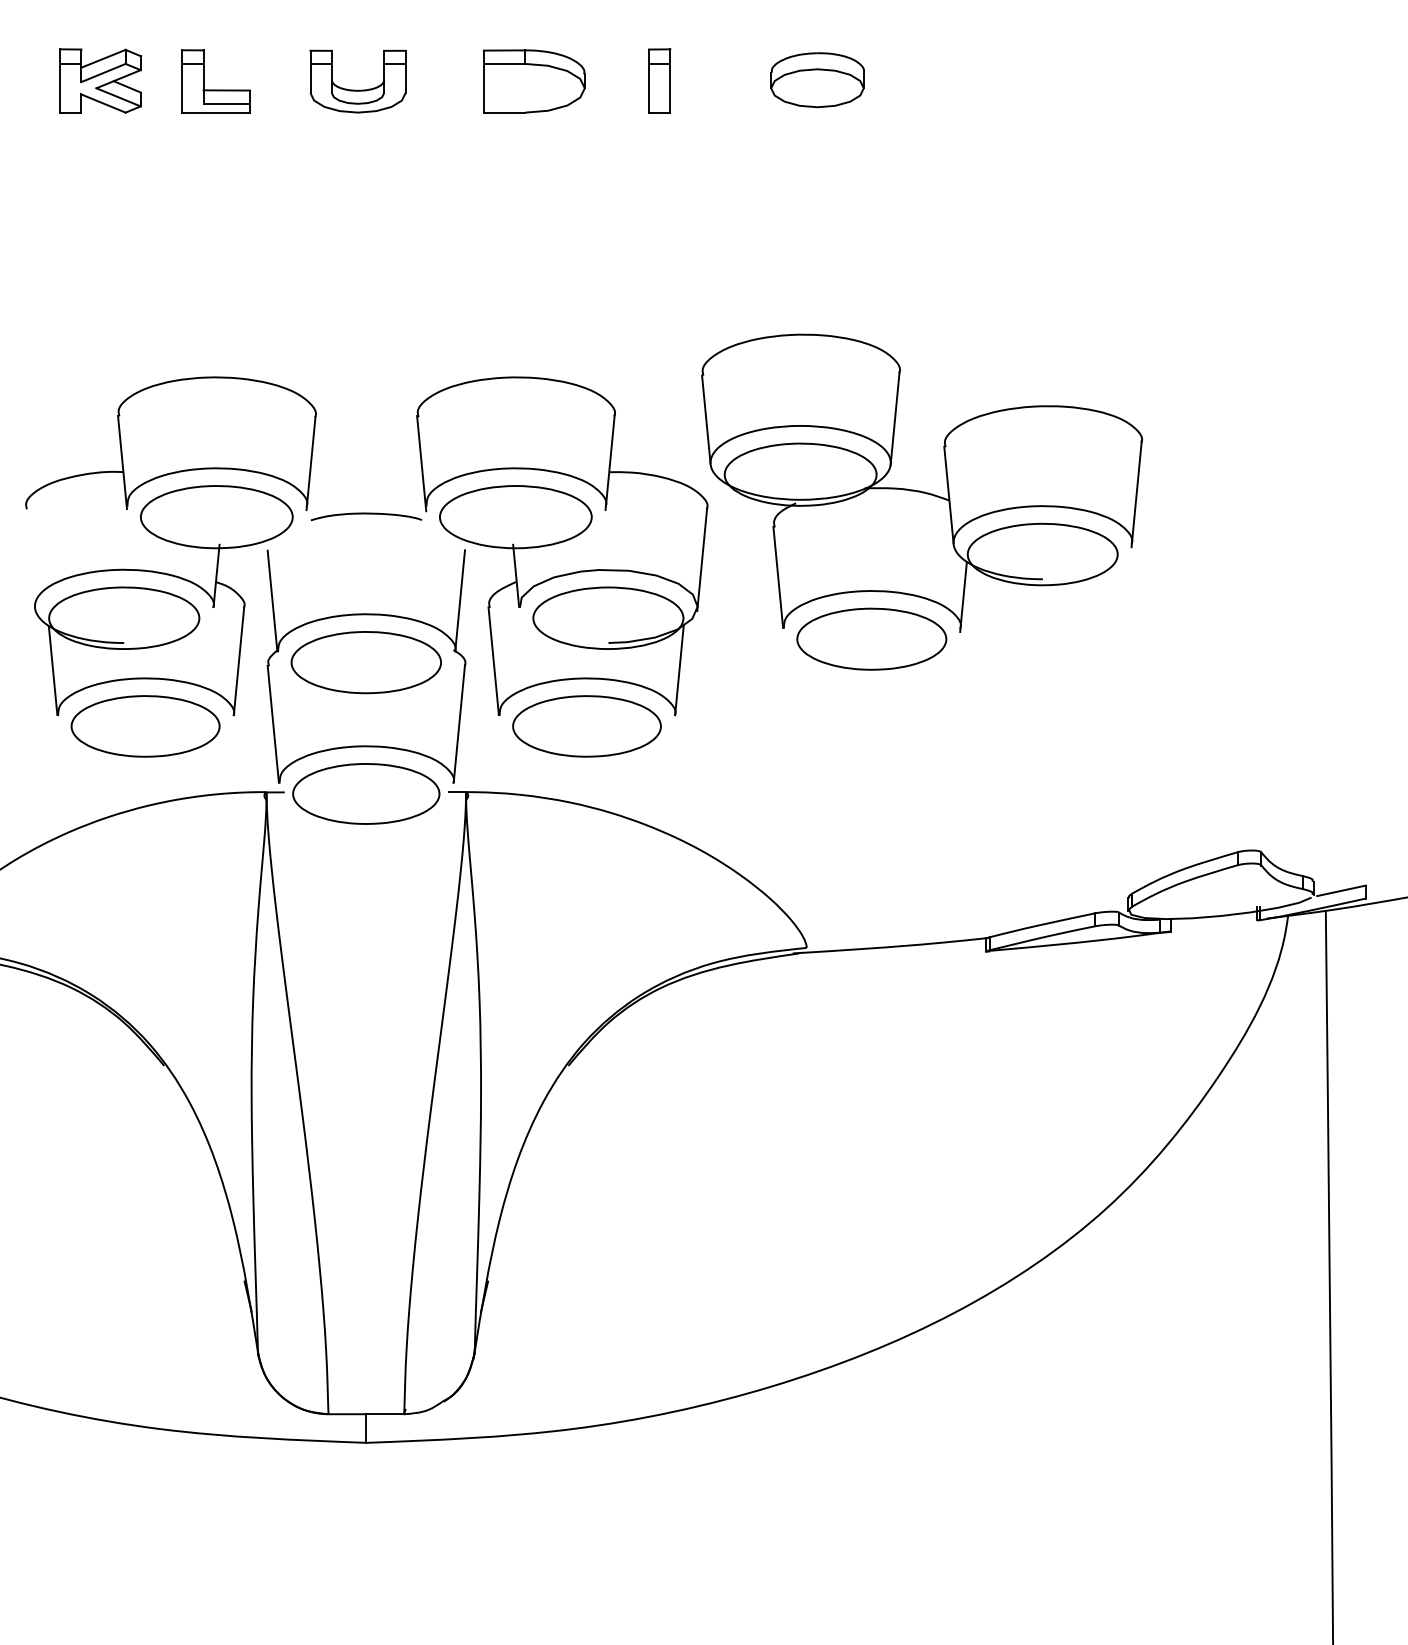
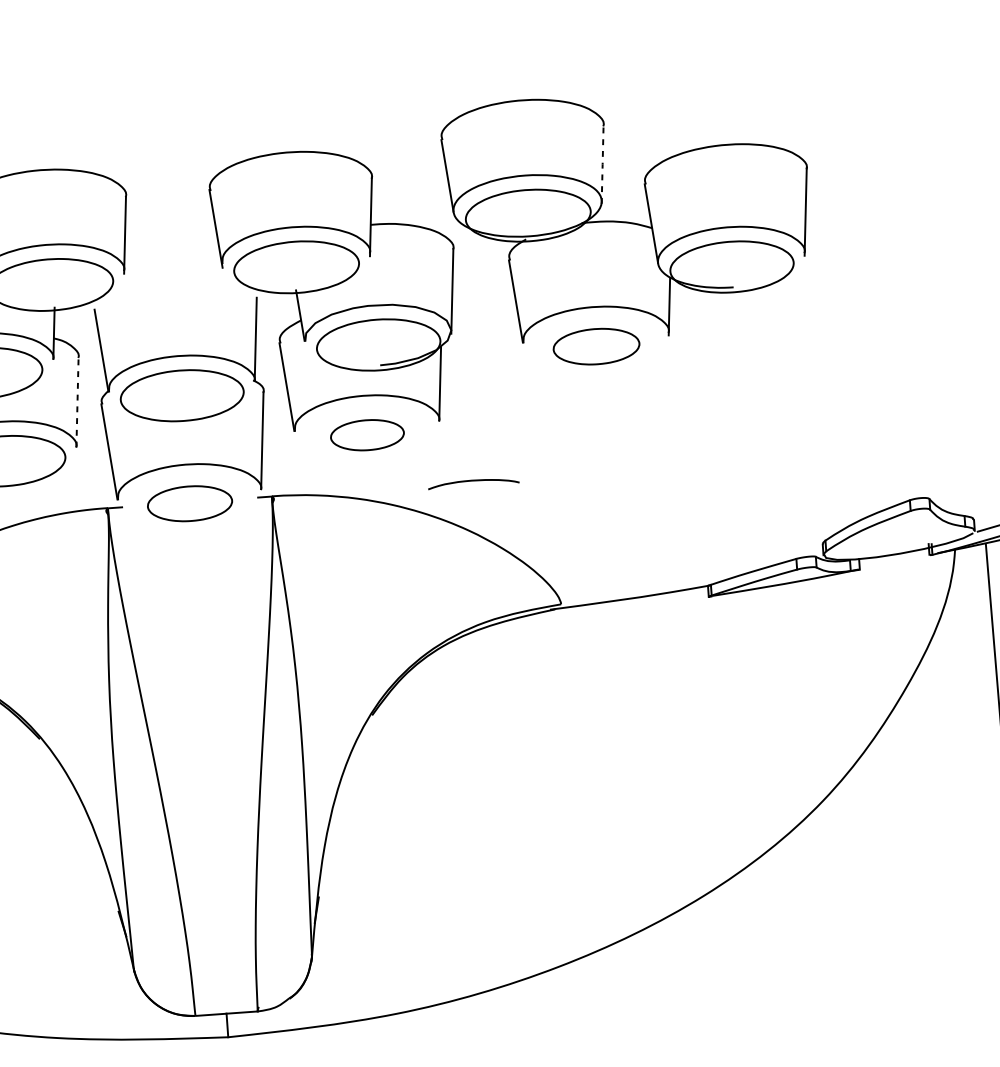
line: (895, 419) -> (603, 164), solid -> dashed
curve: (366, 514) -> (473, 481), moved
part: (871, 638) -> (596, 346), size x0.7
line: (238, 661) -> (77, 402), solid -> dashed
part: (586, 726) -> (367, 435), size x0.6
part: (366, 793) -> (190, 503), size x0.7

